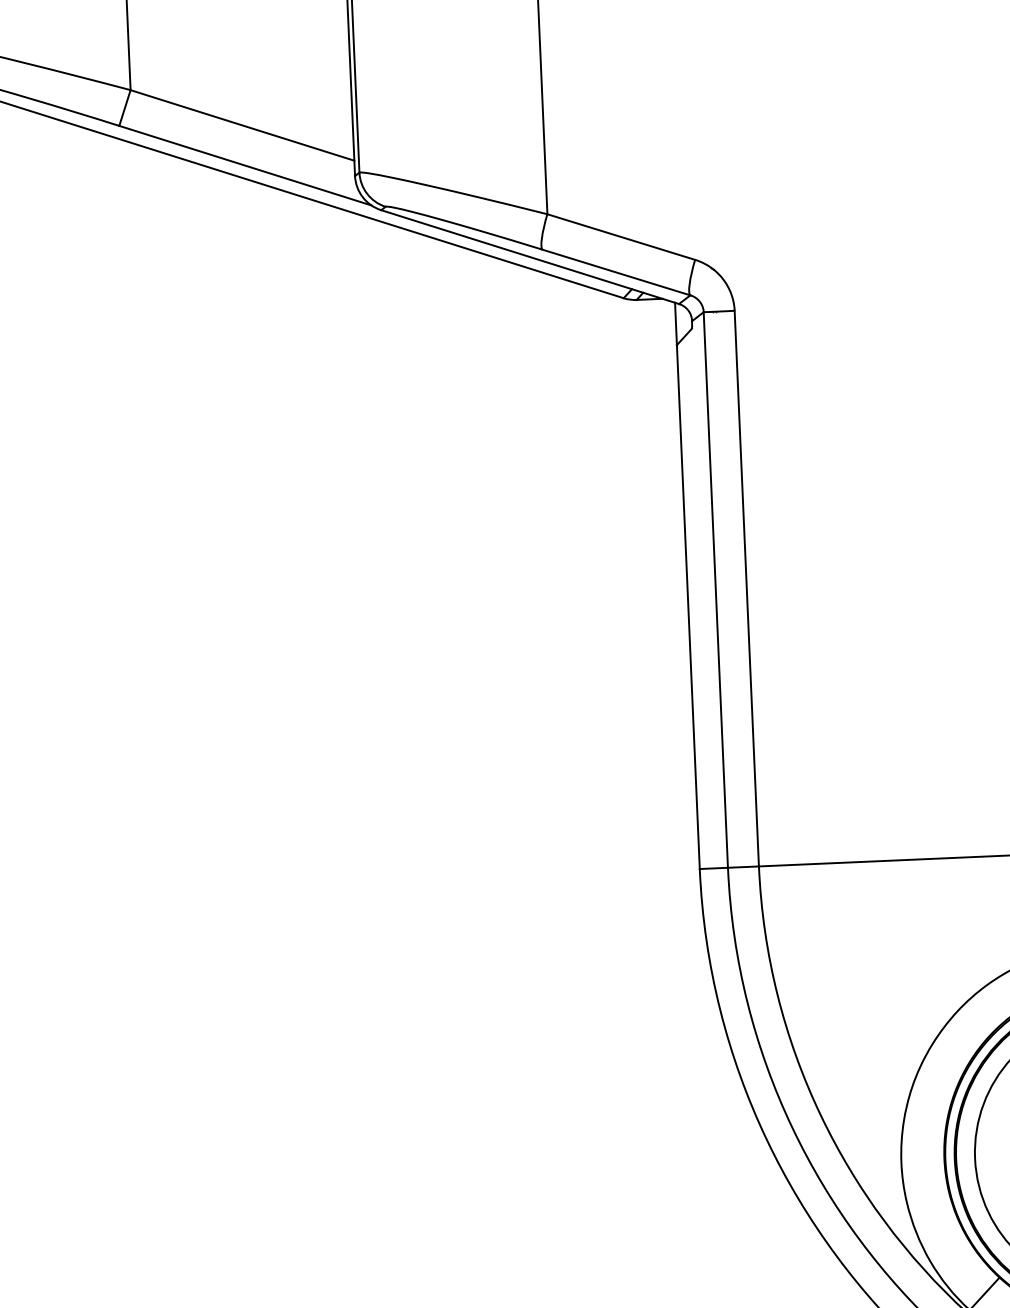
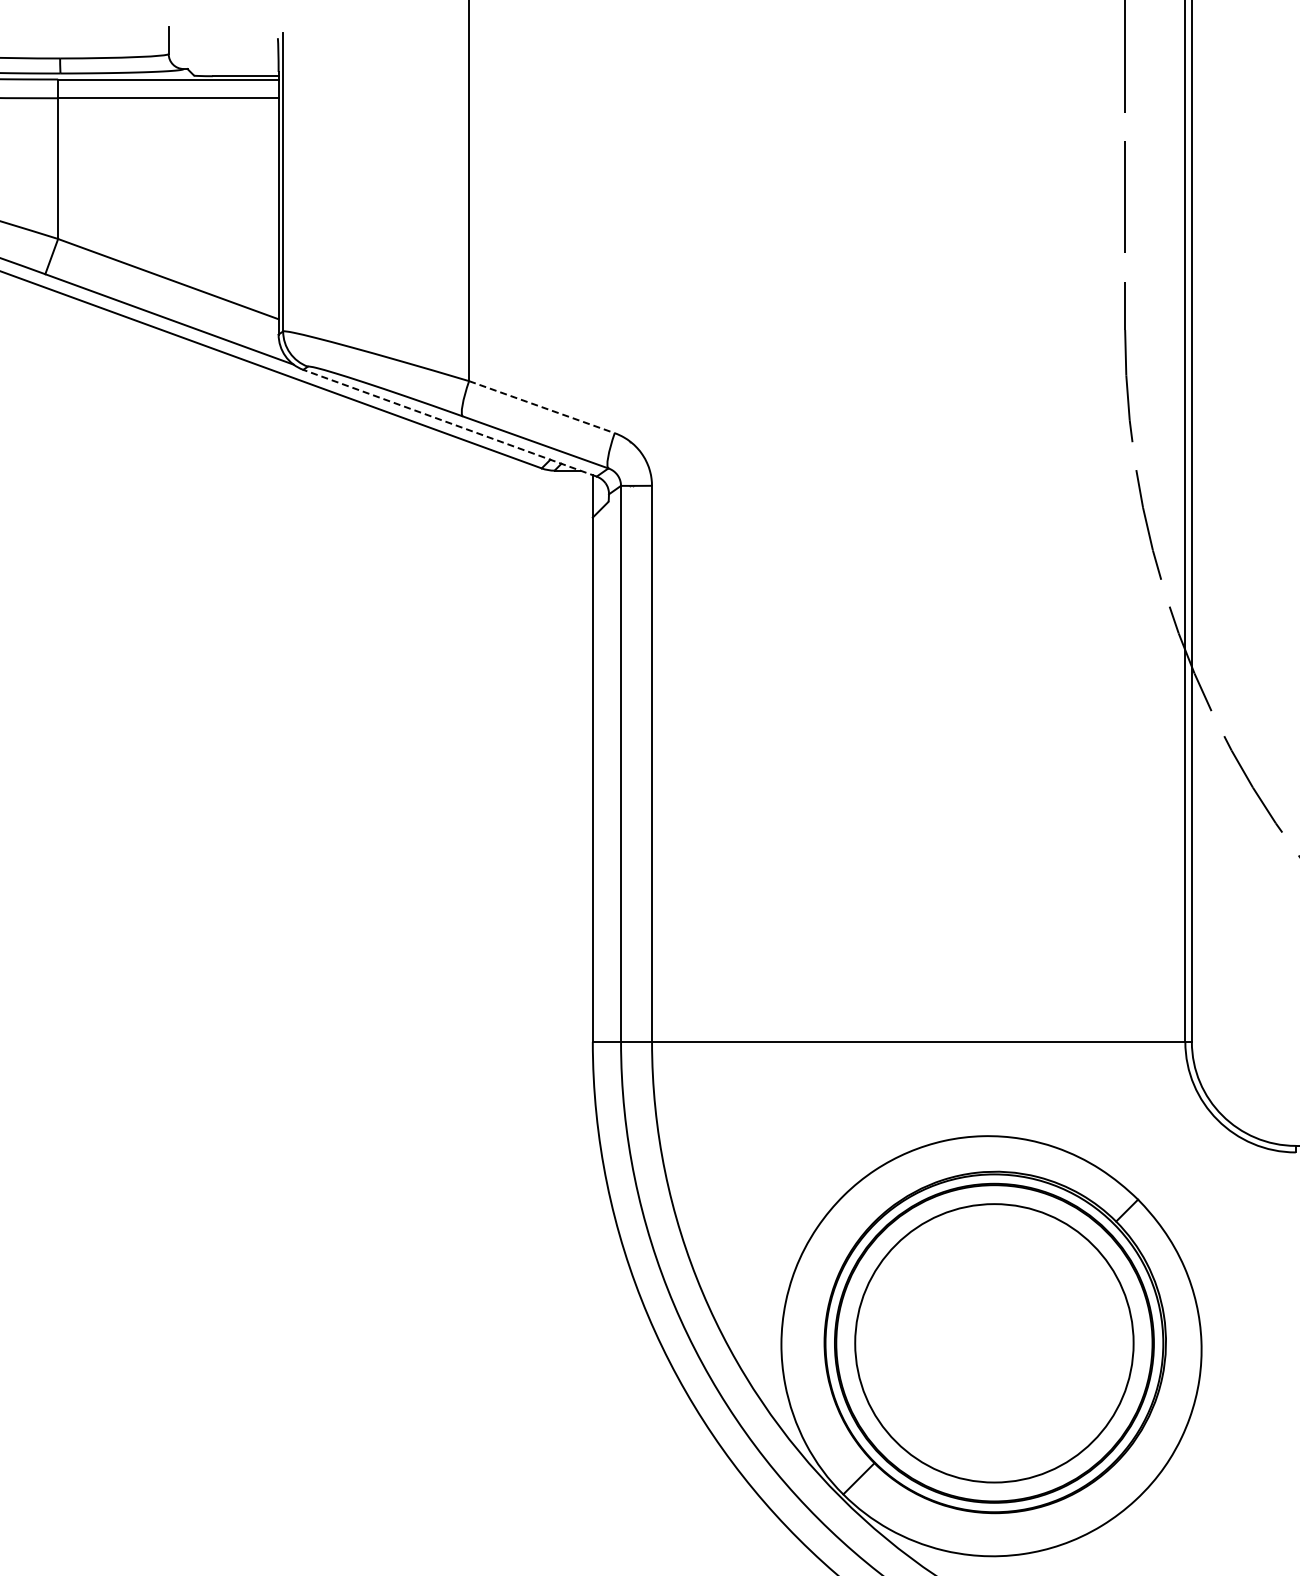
line: (621, 237) -> (542, 407), solid -> dashed
line: (529, 257) -> (449, 423), solid -> dashed

